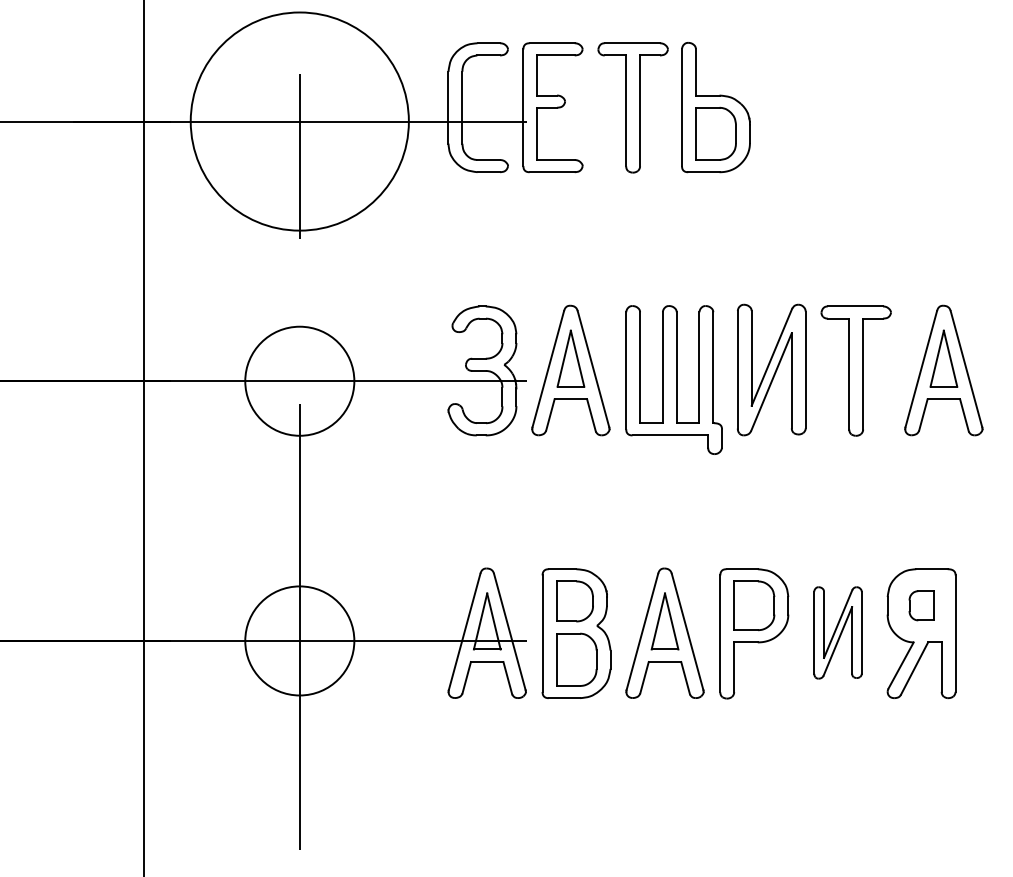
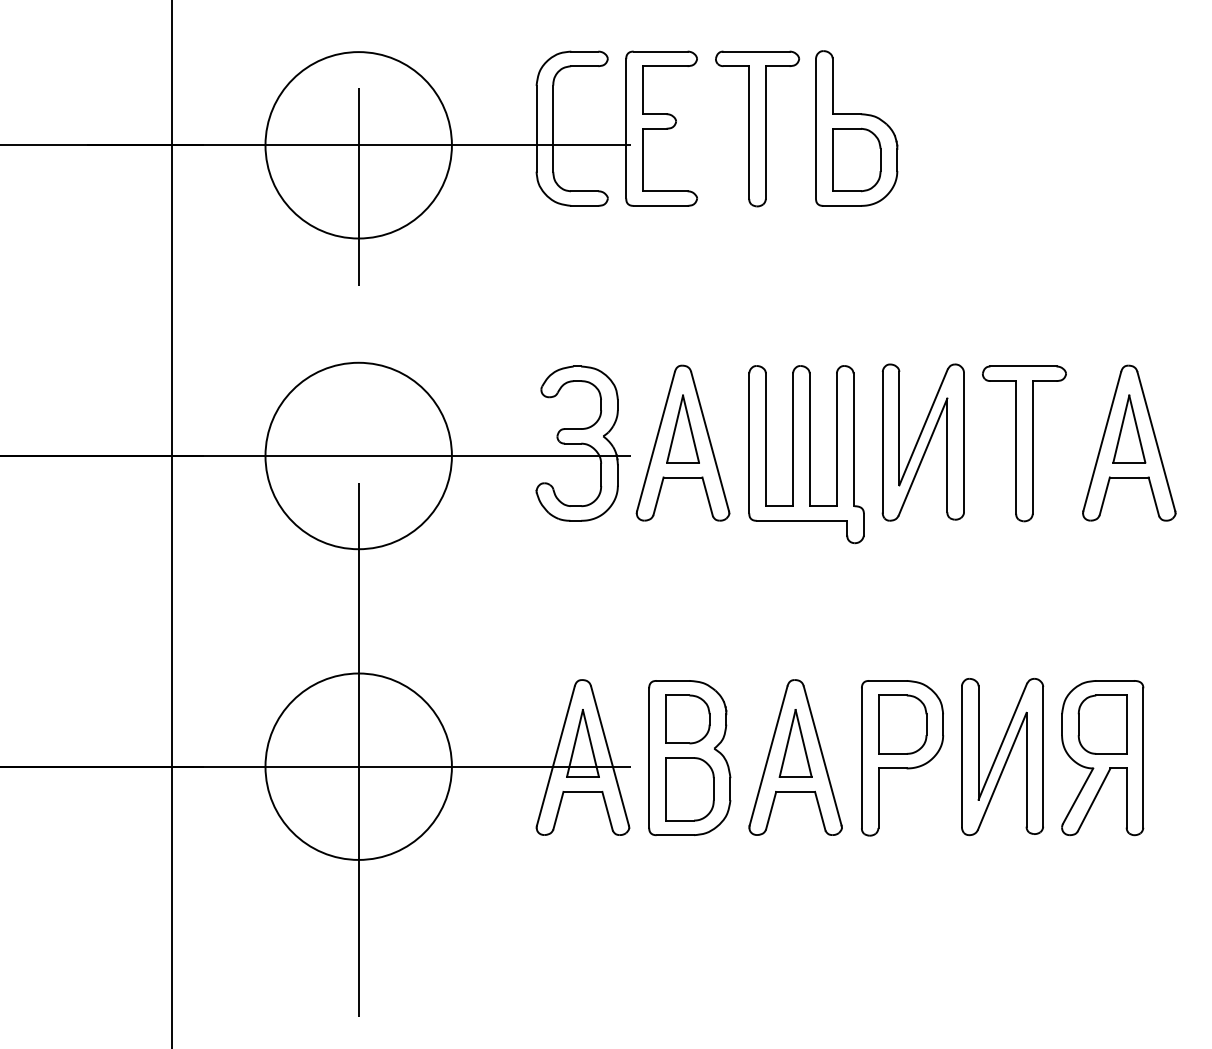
circle: (299, 121) -> (358, 145), size x0.71
circle: (299, 380) -> (358, 455), size x1.43
part: (921, 605) -> (1102, 724), size x1.67
part: (837, 633) -> (1002, 757), size x1.43
circle: (299, 640) -> (358, 766), size x1.43

